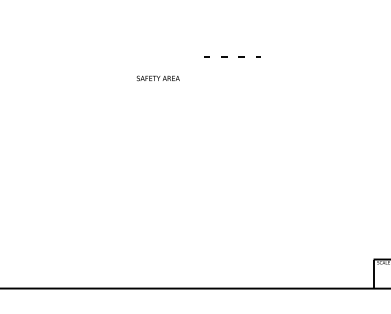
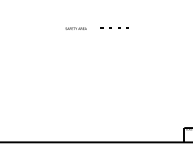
text: (156, 77) -> (75, 28), moved

